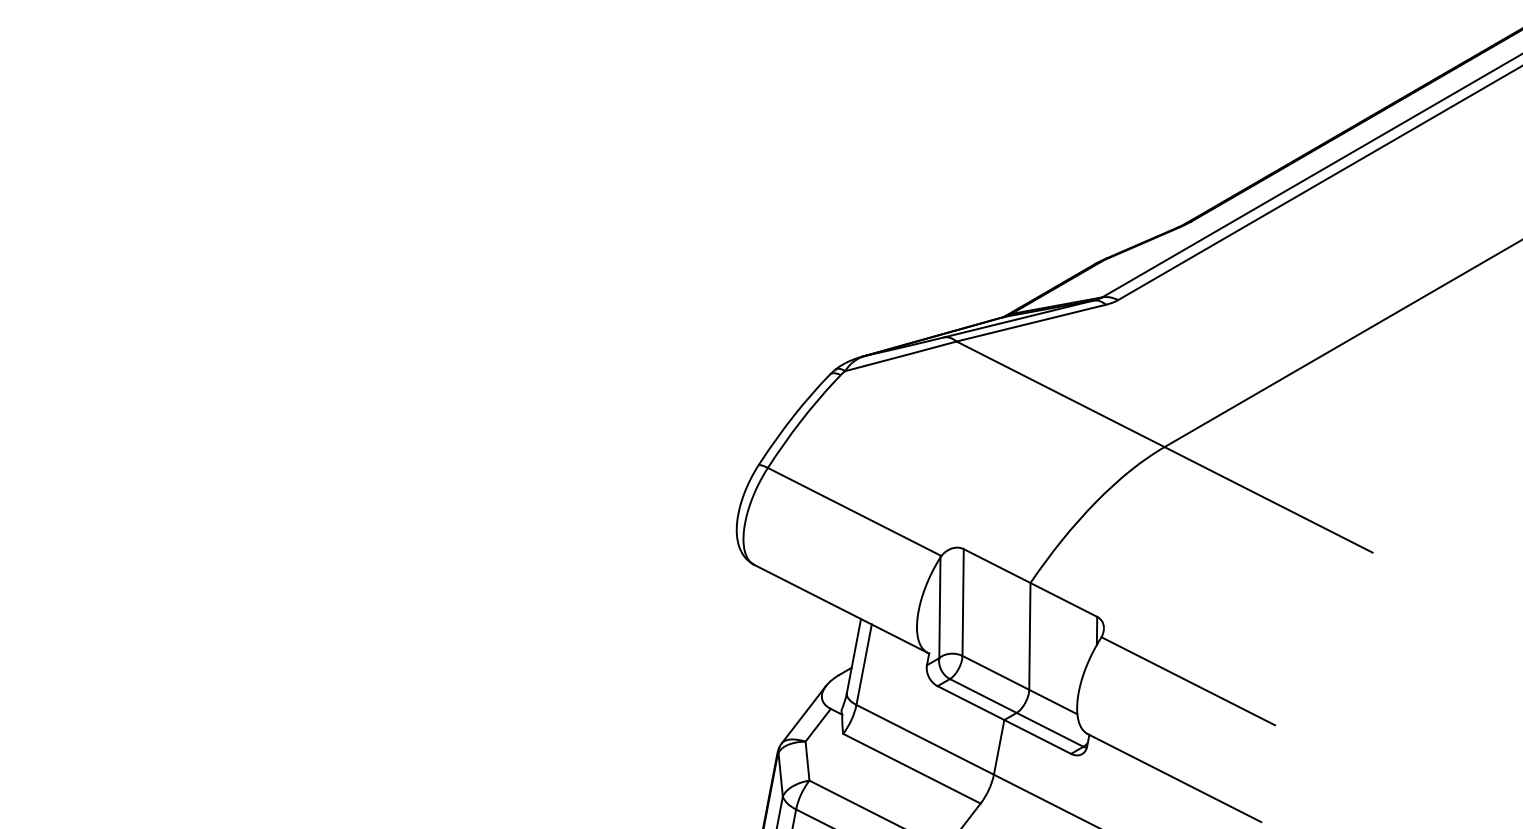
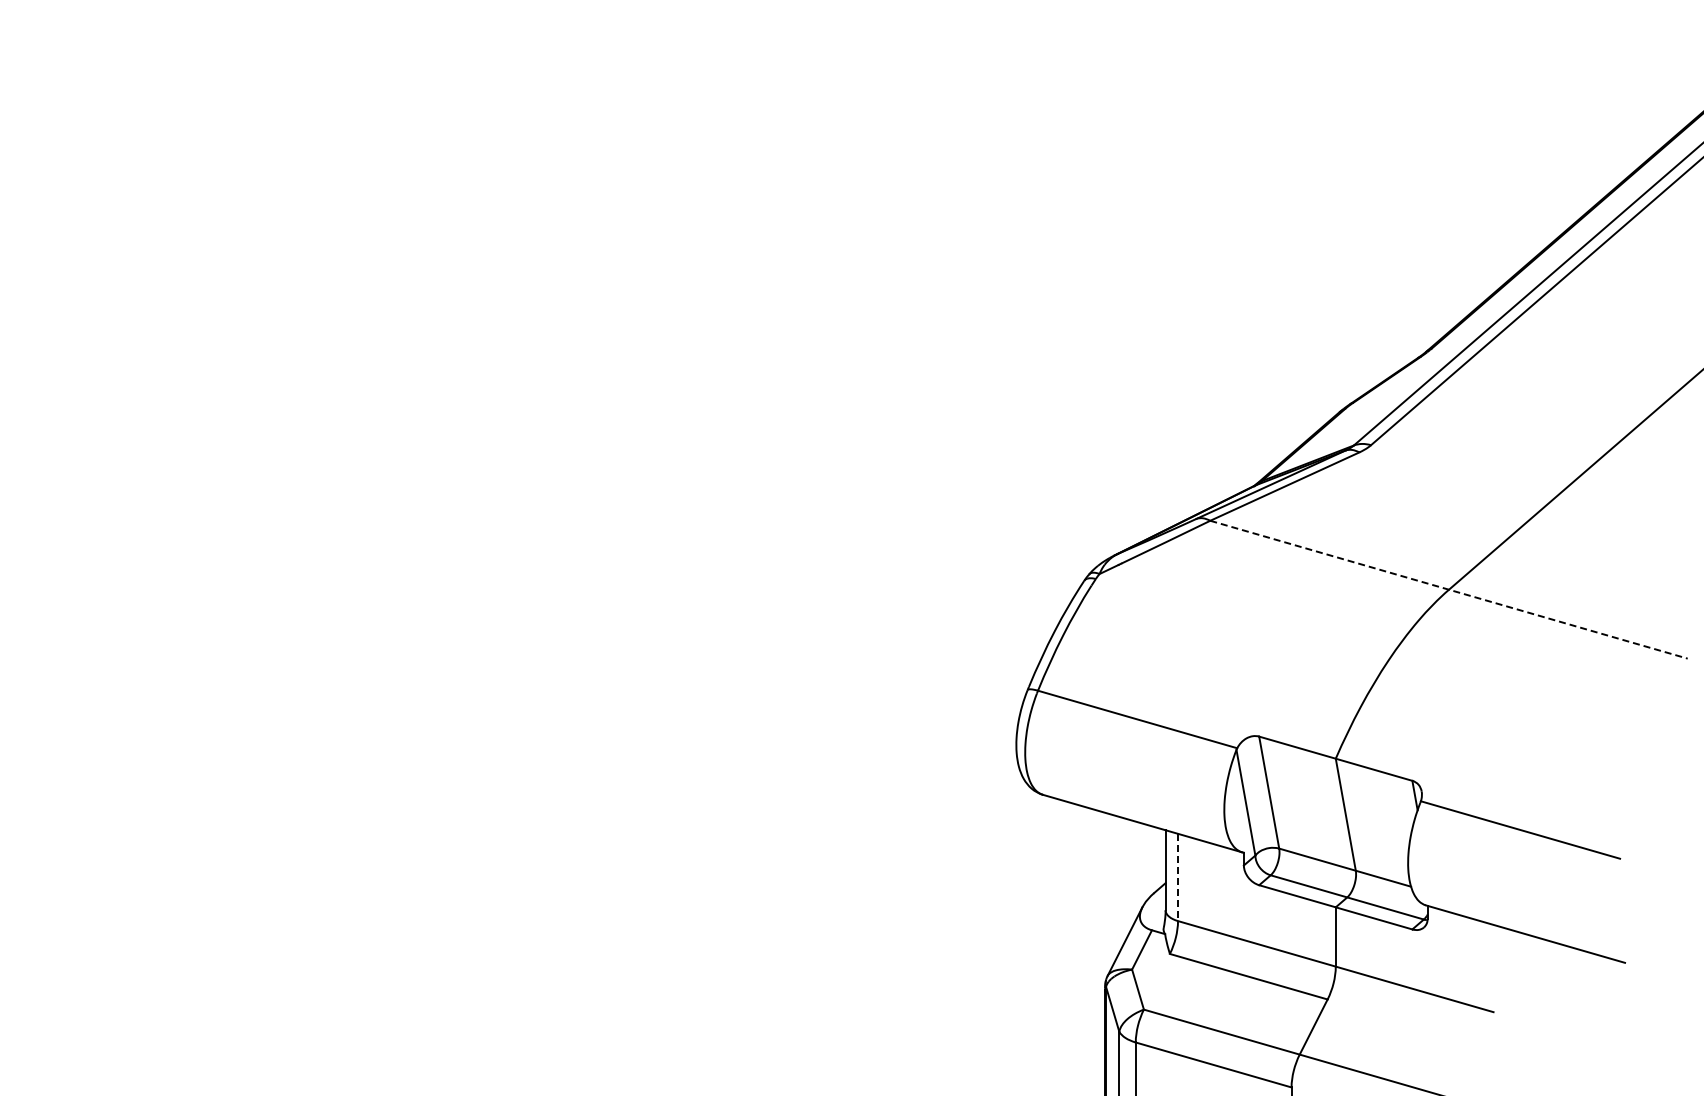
line: (1165, 446) -> (1449, 589), solid -> dashed
line: (864, 664) -> (1178, 877), solid -> dashed

